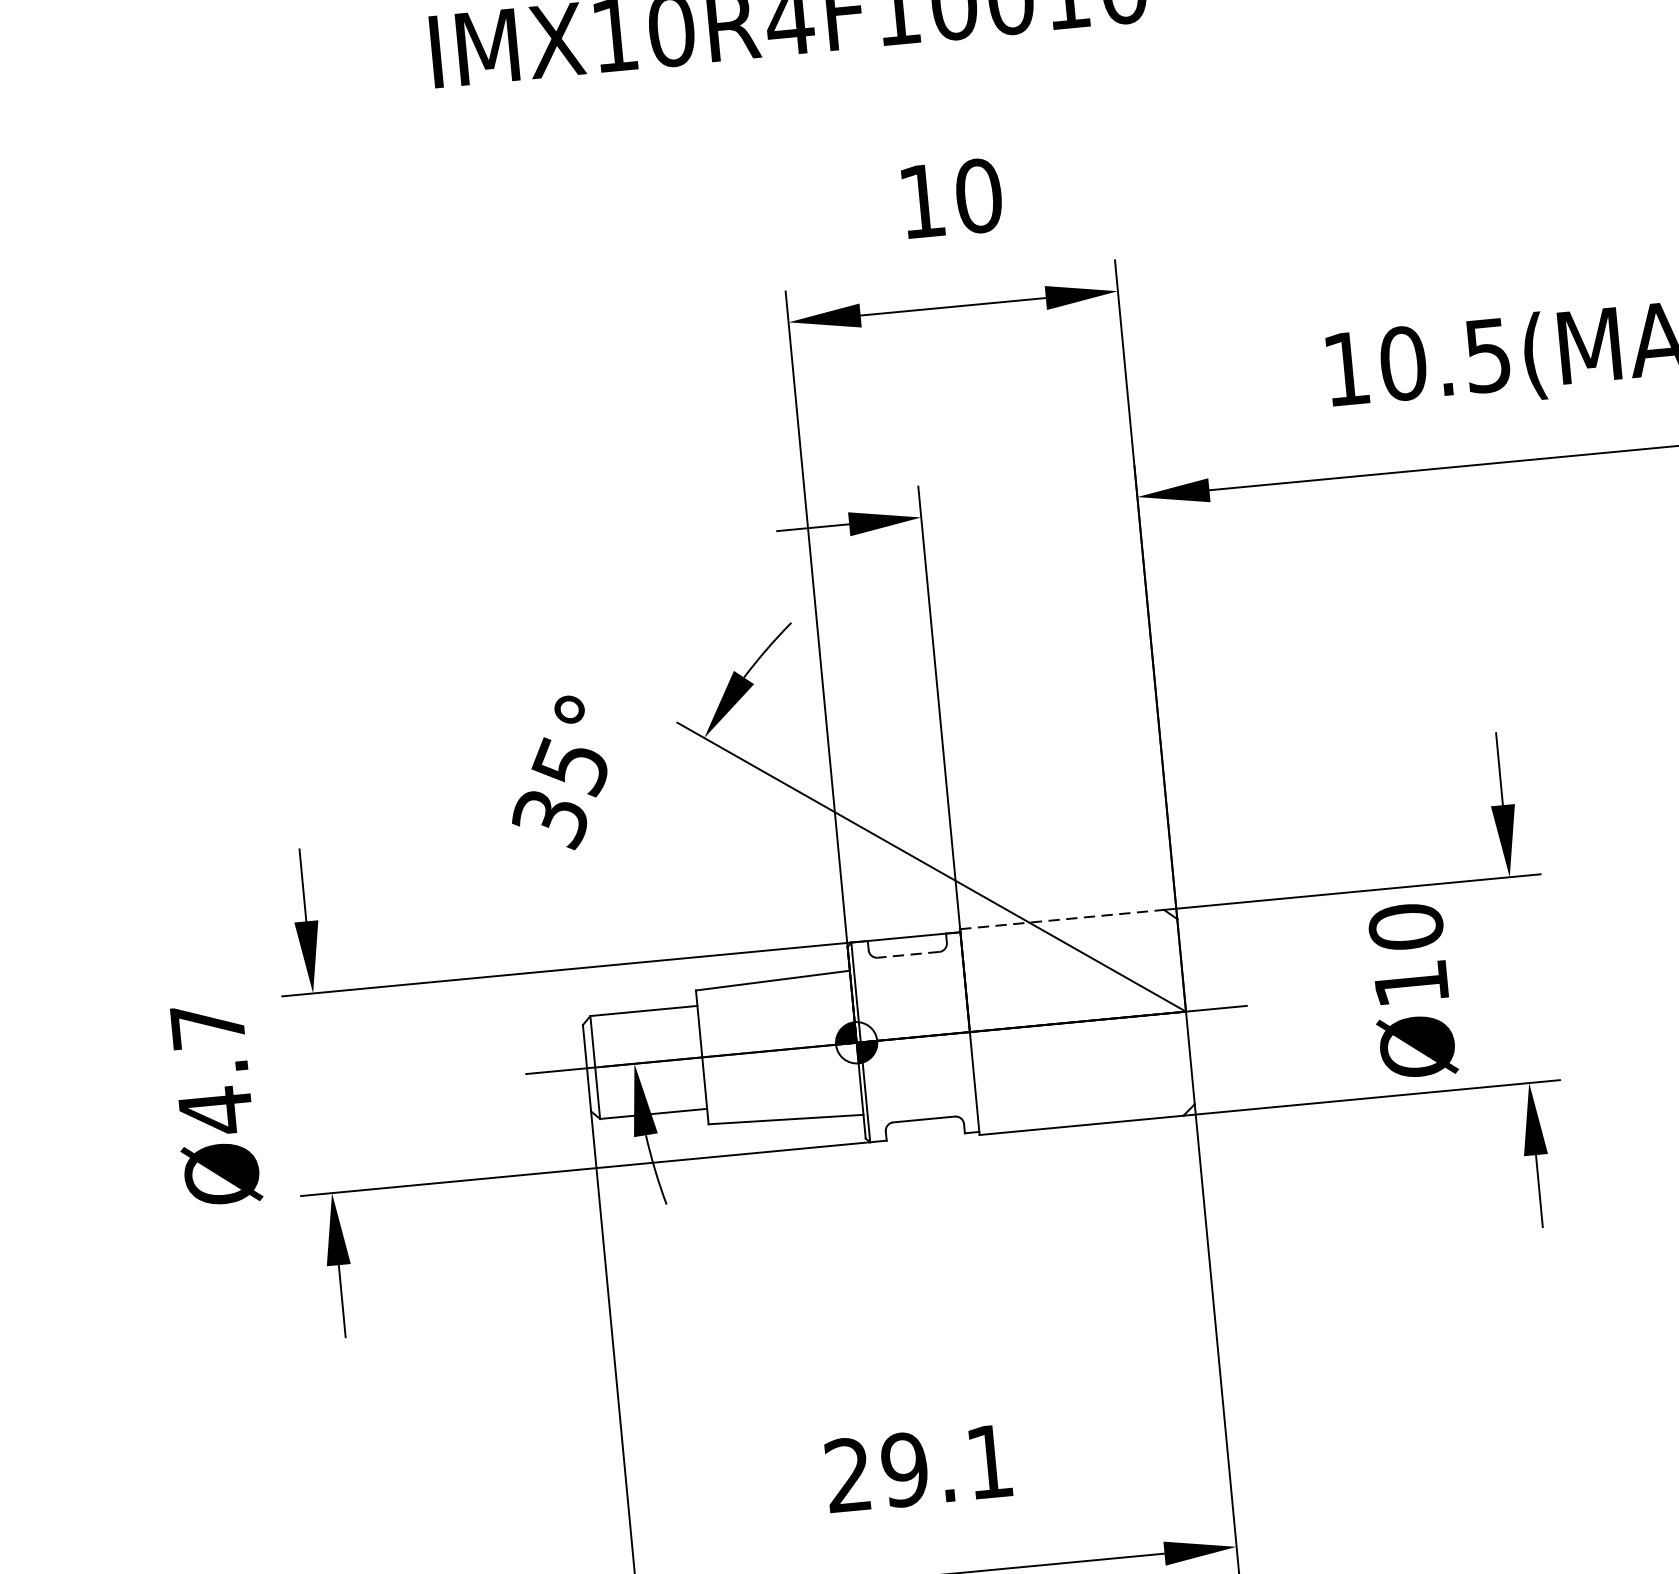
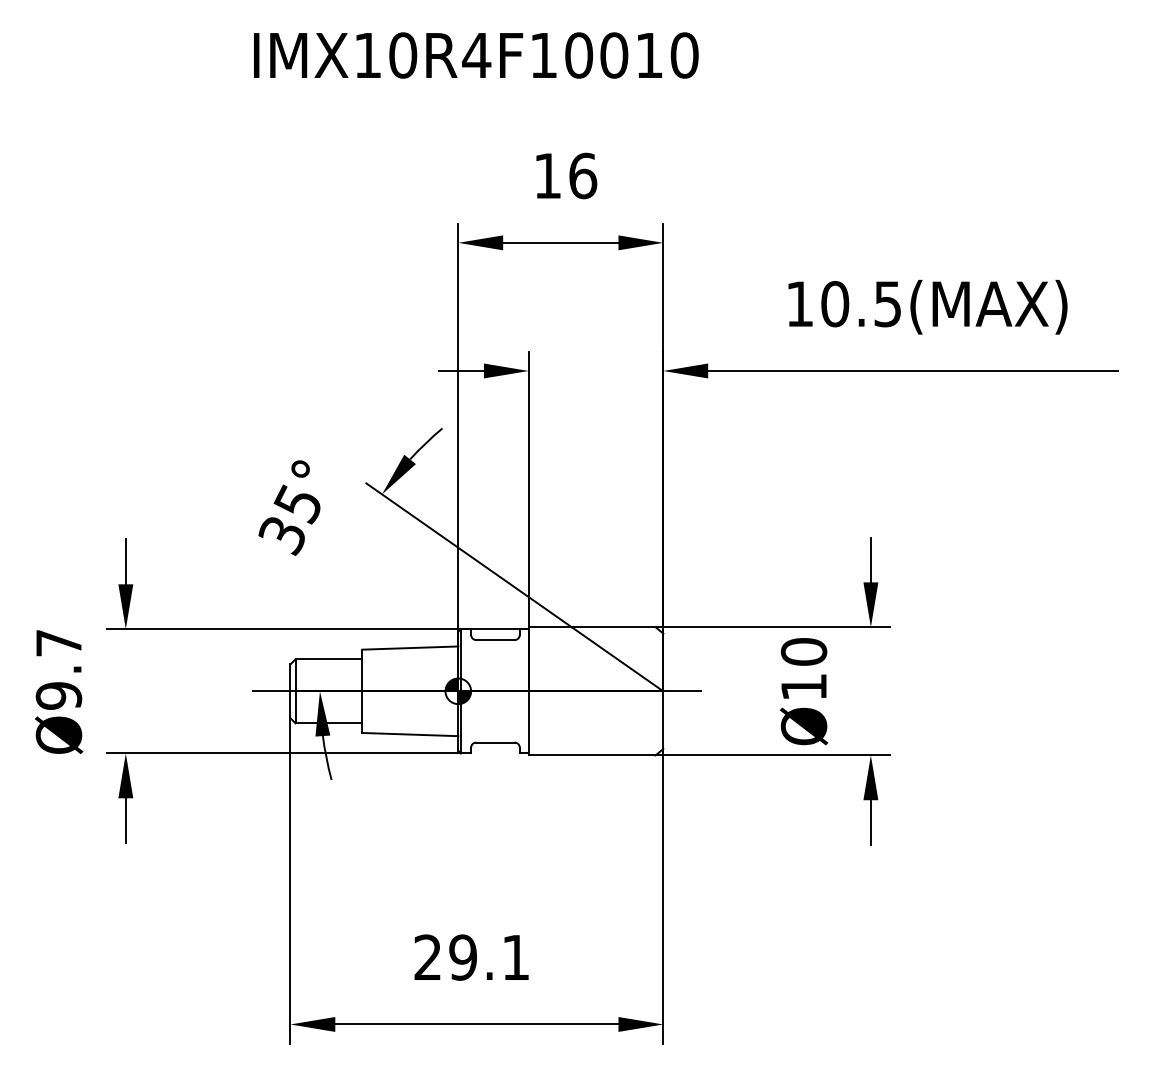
text: (979, 195) -> (583, 175), 10 -> 16
line: (1062, 919) -> (592, 627), dashed -> solid
line: (907, 955) -> (494, 640), dashed -> solid
text: (215, 1110) -> (58, 695), Ø4.7 -> Ø9.7

